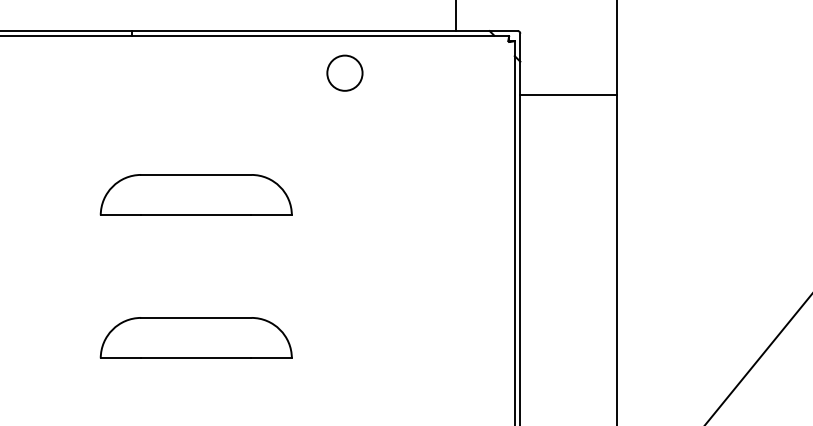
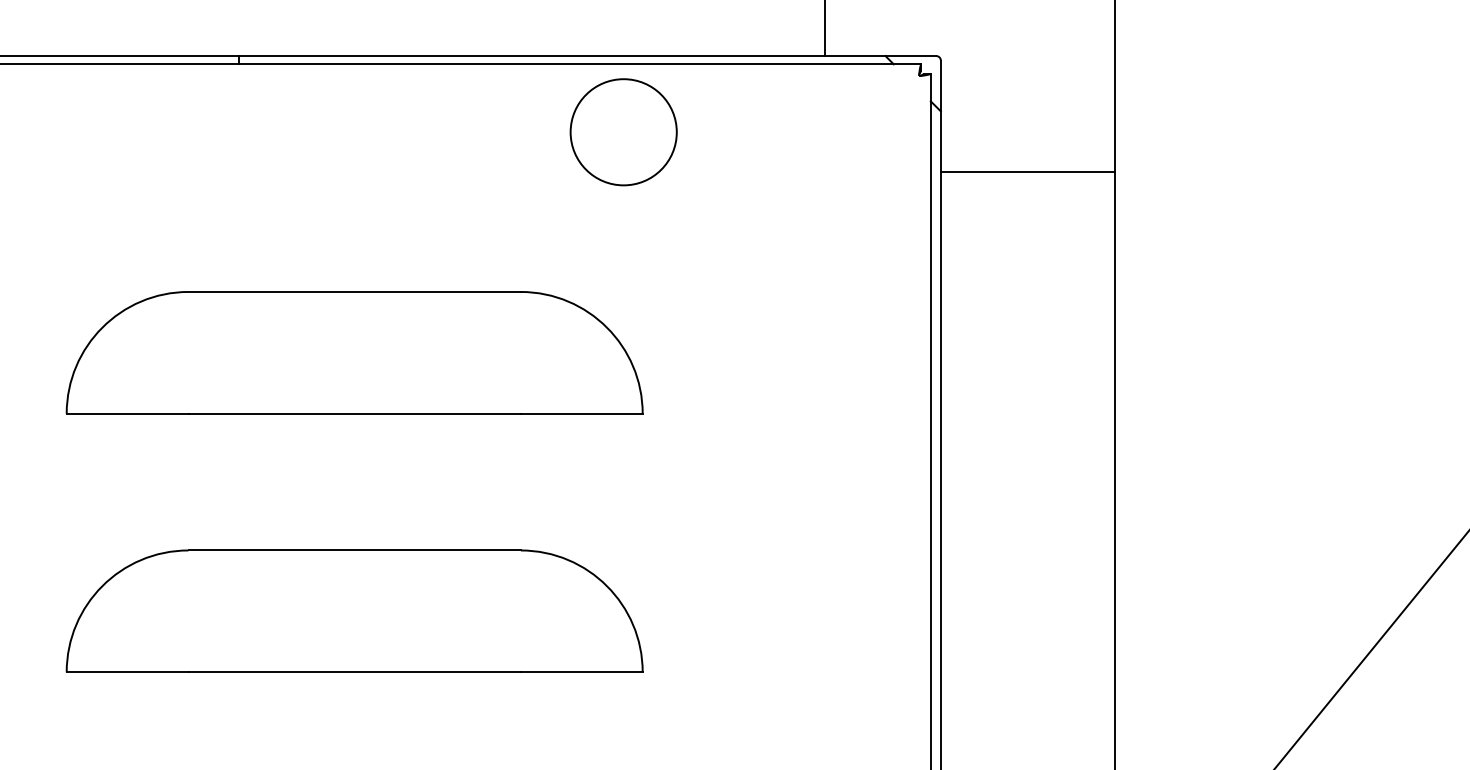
circle: (344, 72) -> (622, 130), size x1.67
part: (196, 194) -> (355, 351), size x1.67
part: (196, 337) -> (355, 610), size x1.67

